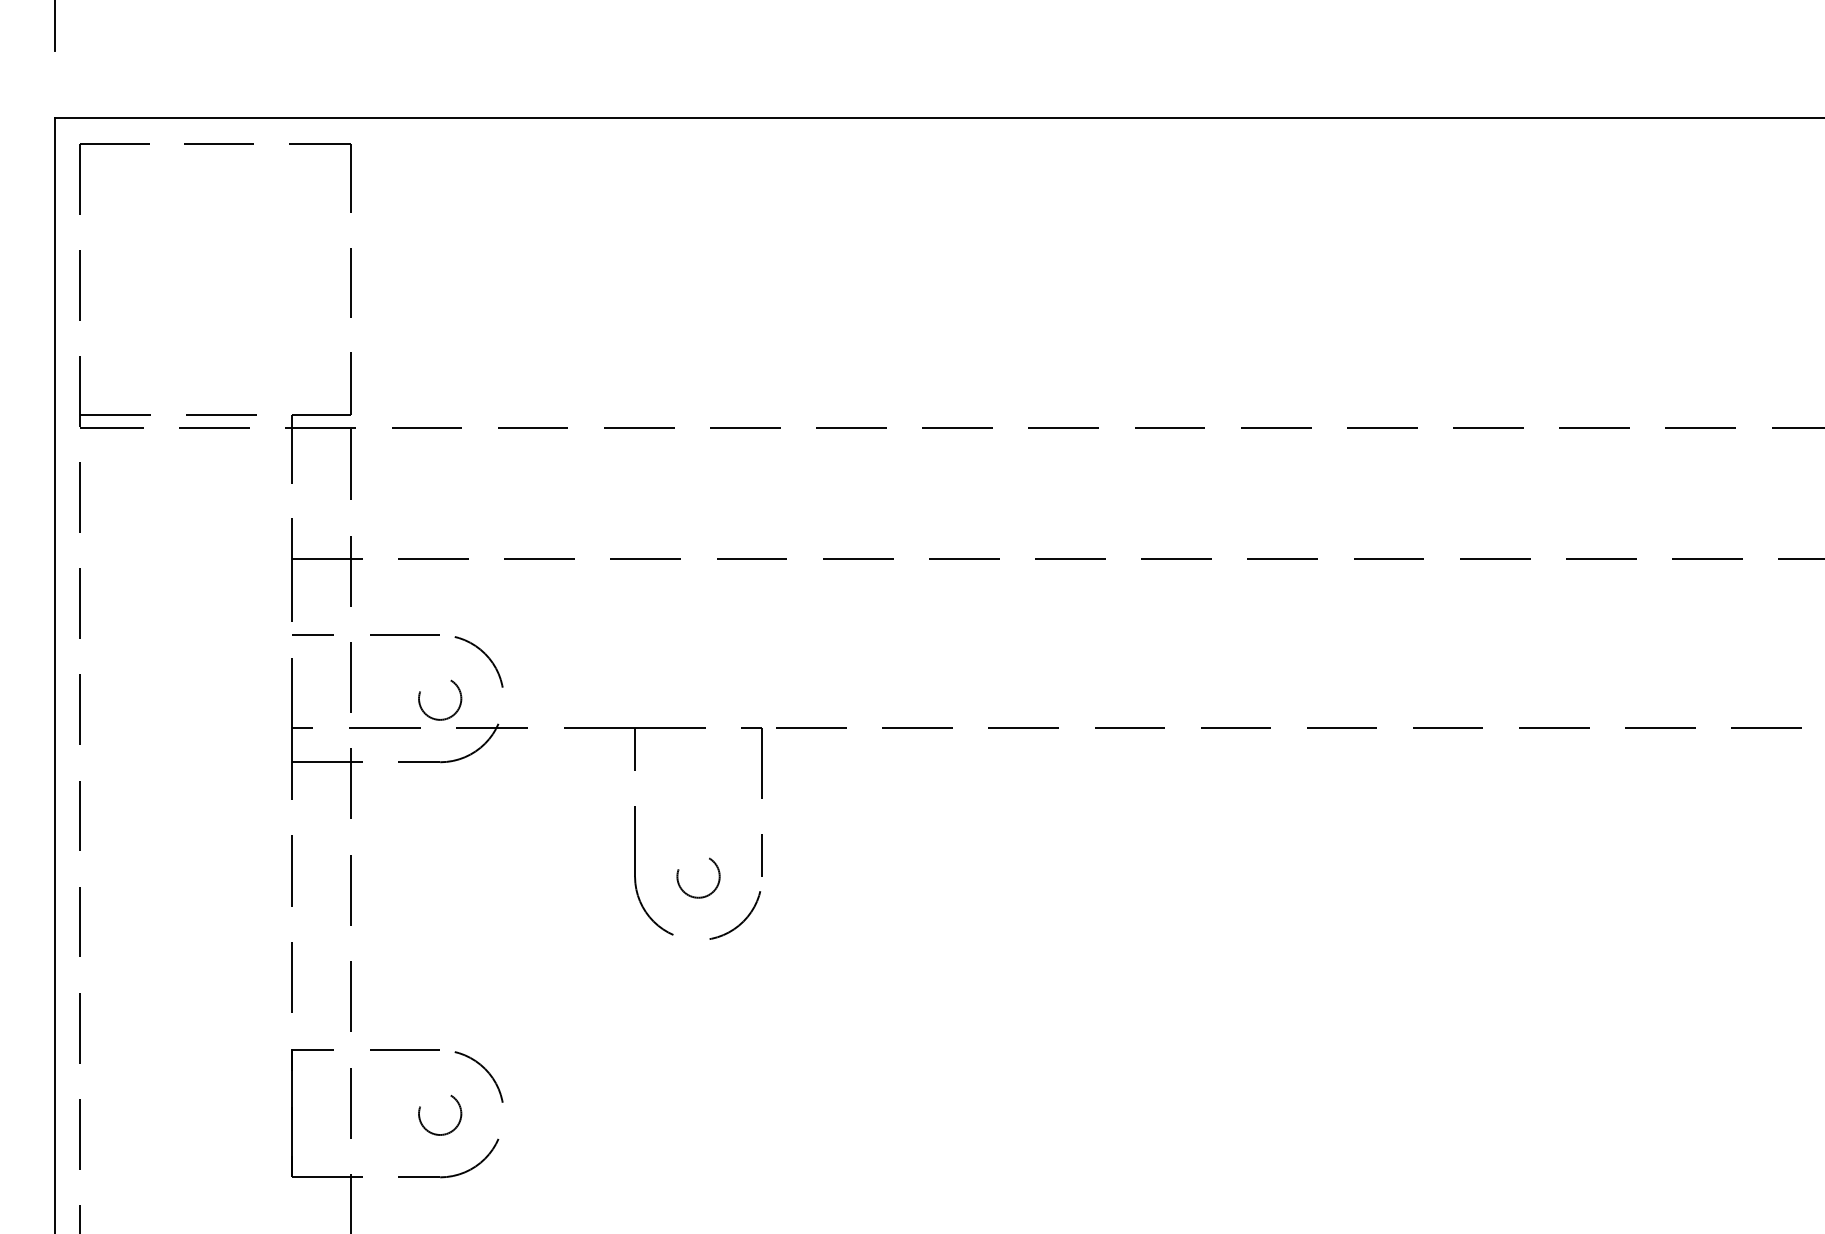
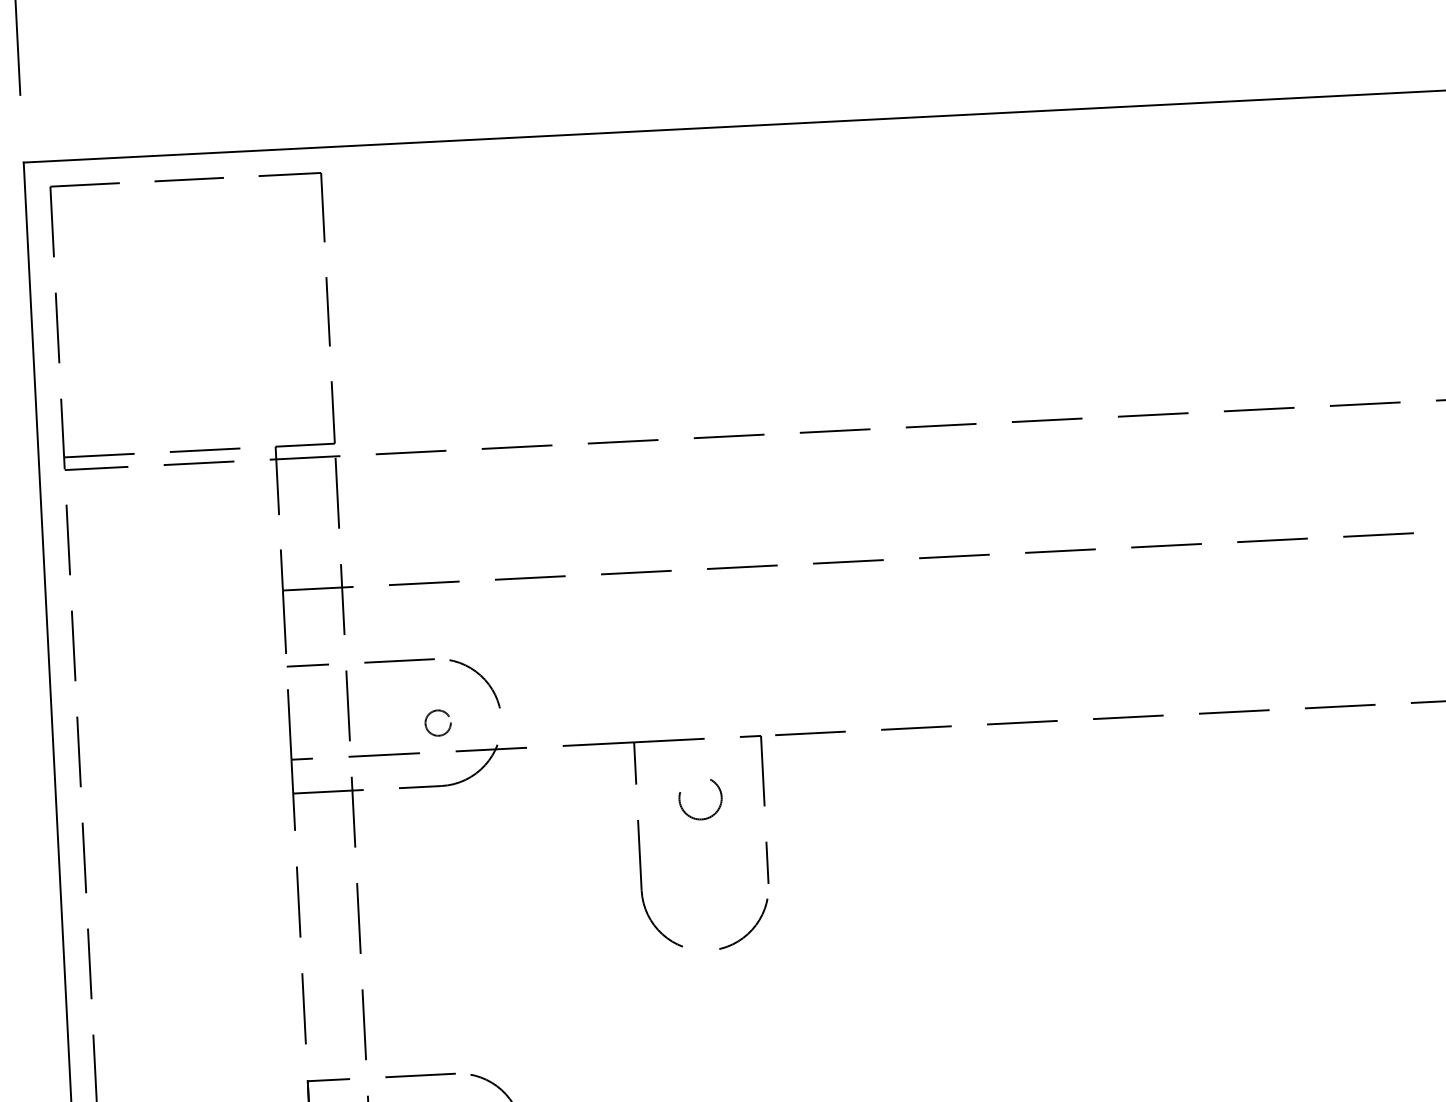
circle: (440, 699) -> (438, 723), size x0.6
circle: (698, 877) -> (700, 799), moved

